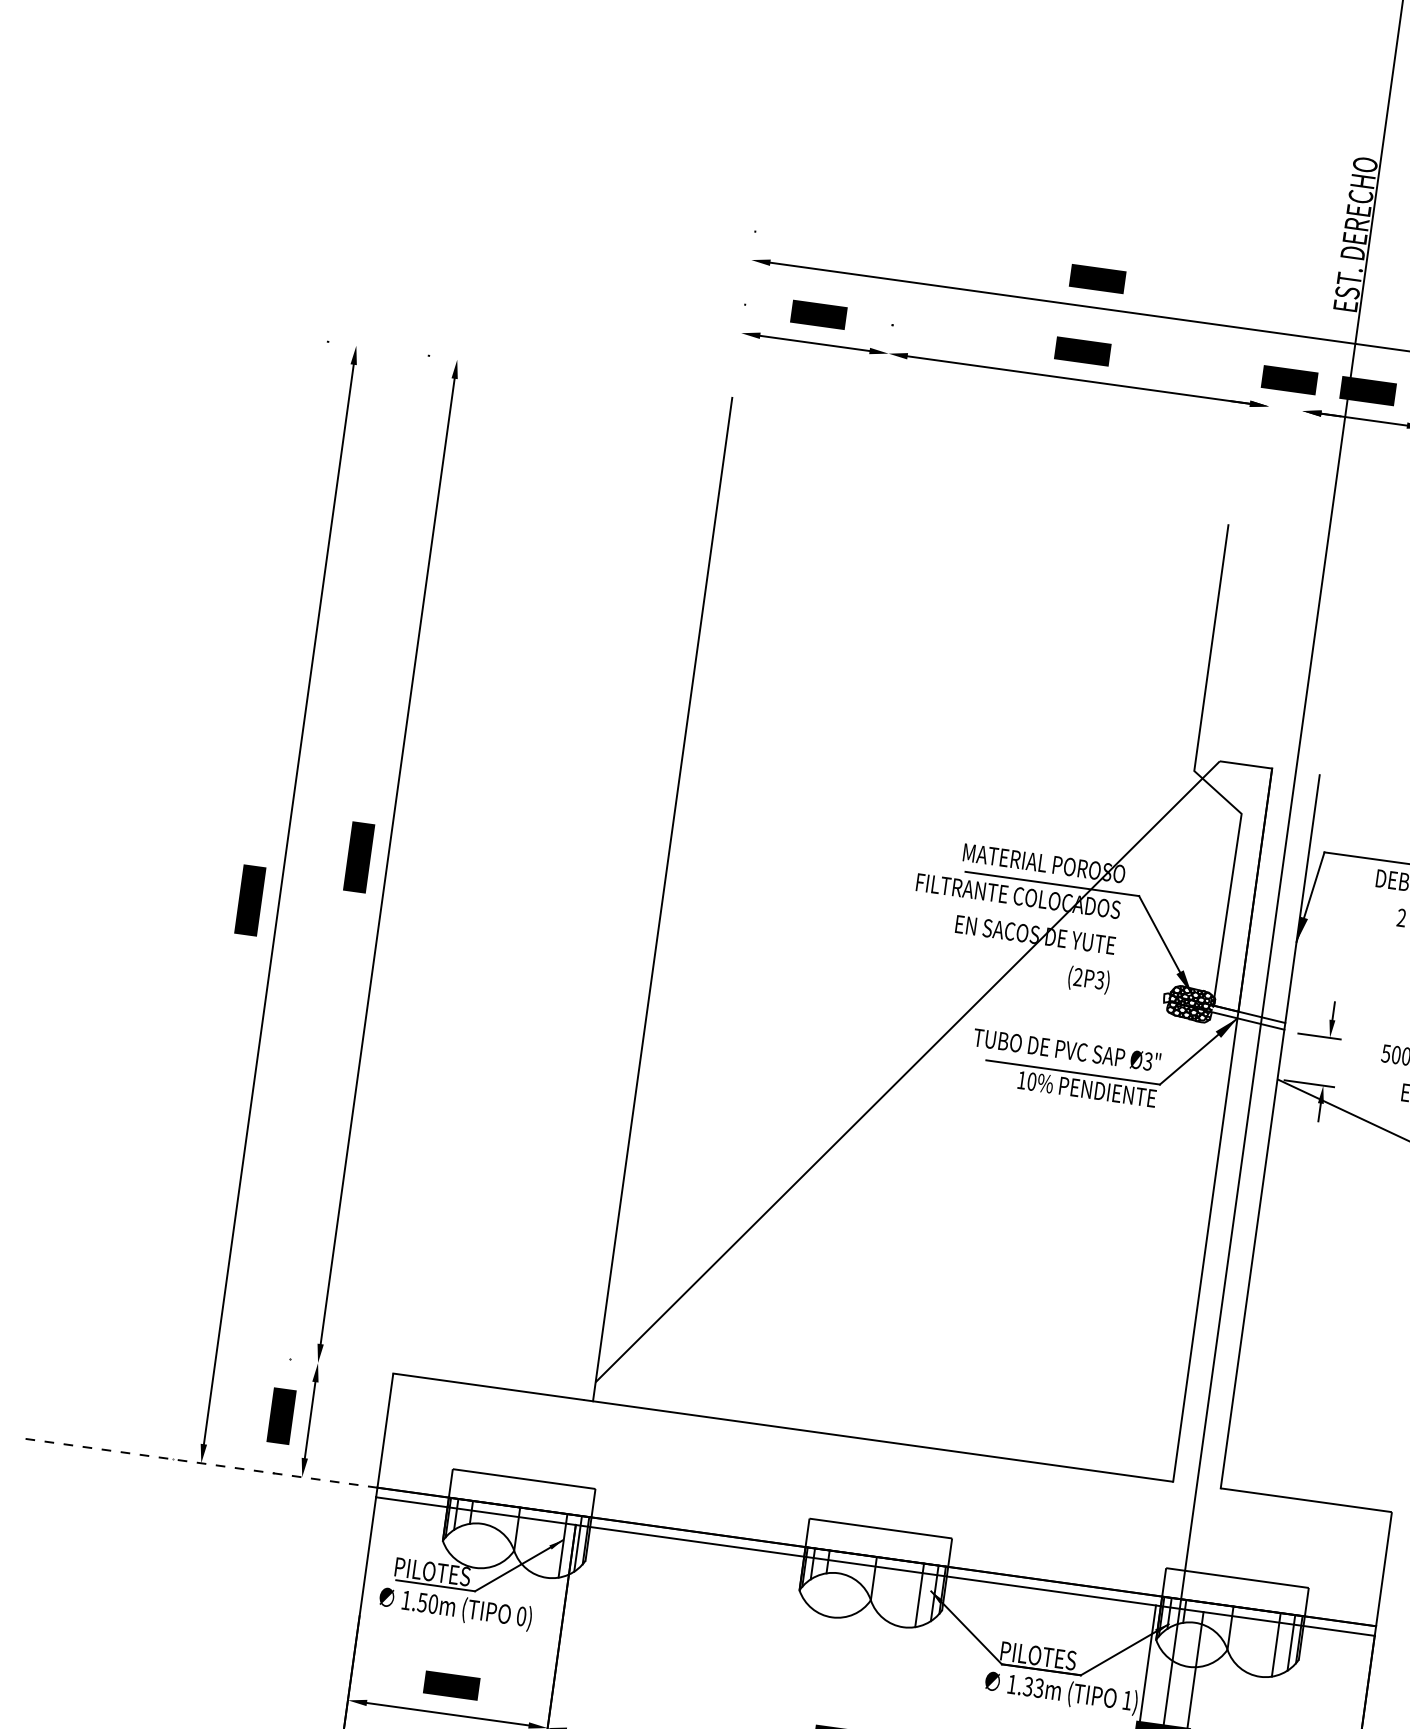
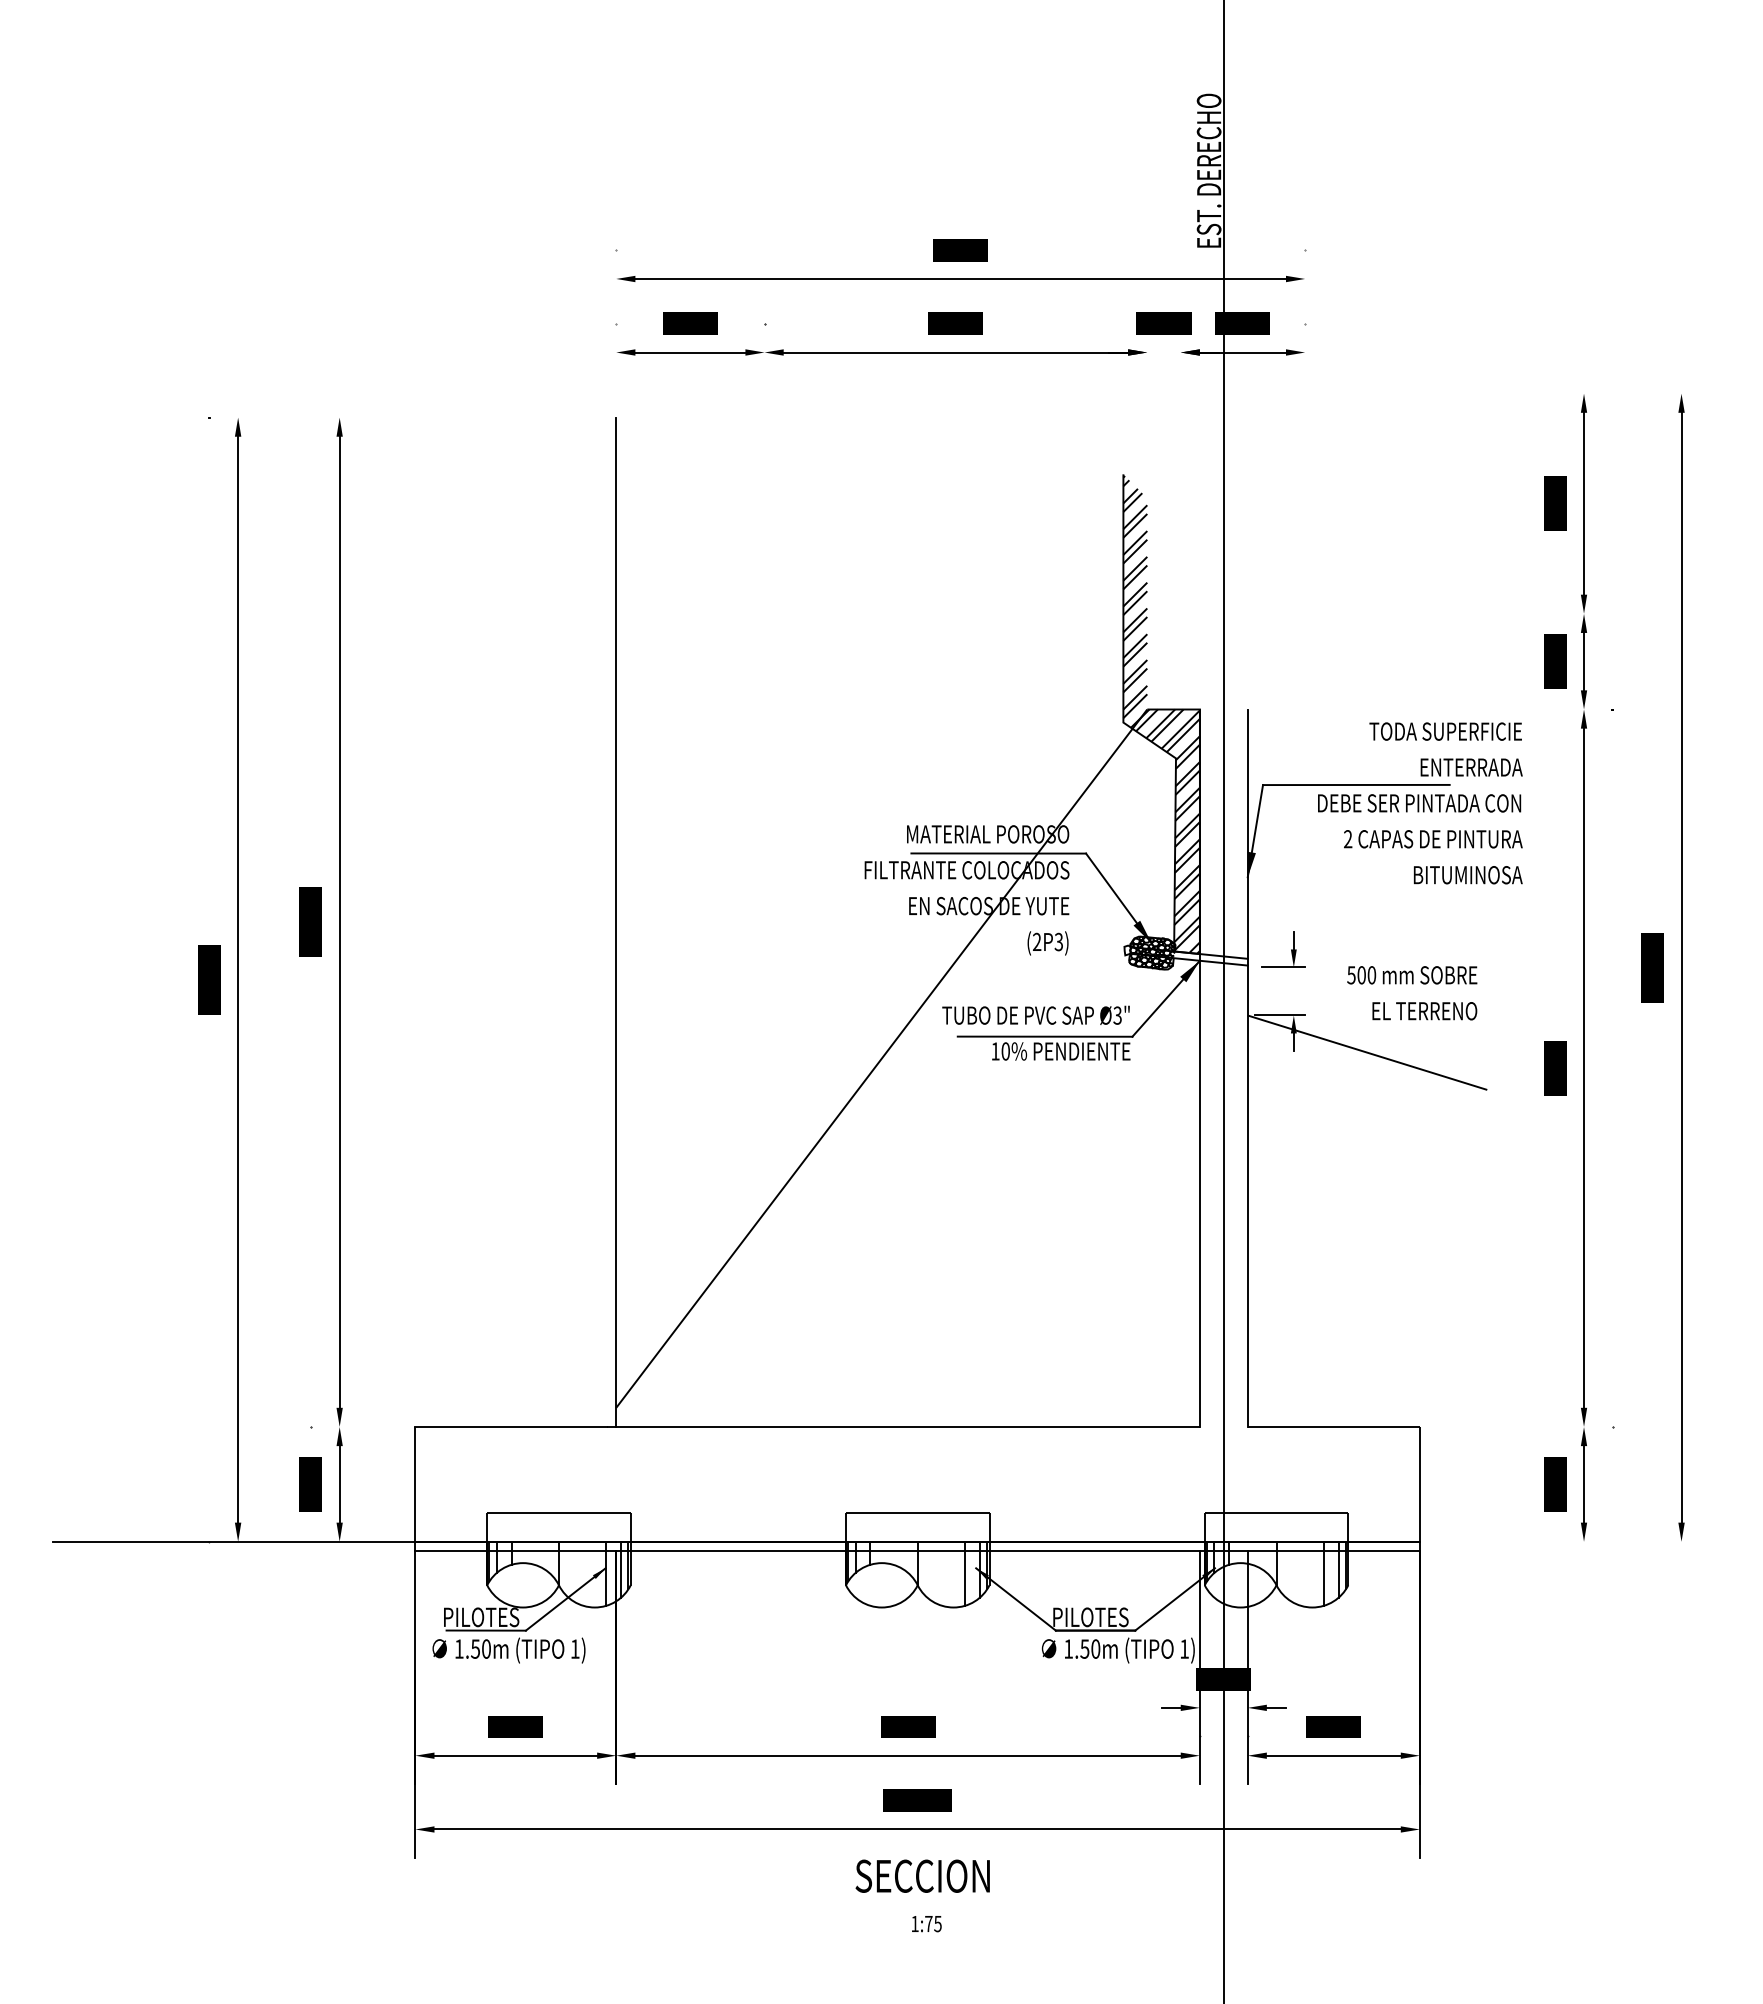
hatch: (1233, 768) -> (1161, 714), added
line: (196, 1462) -> (233, 1541), dashed -> solid
text: (520, 1615) -> (574, 1648), 0) -> 1)
text: (1033, 1686) -> (1090, 1648), 1.33m -> 1.50m

